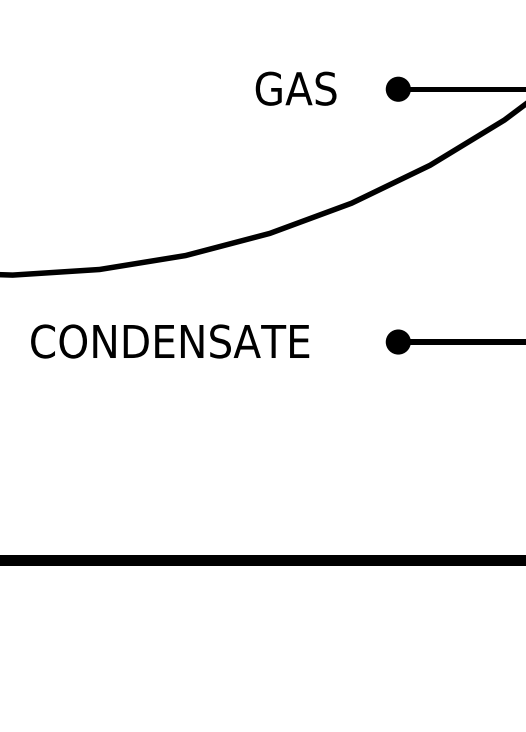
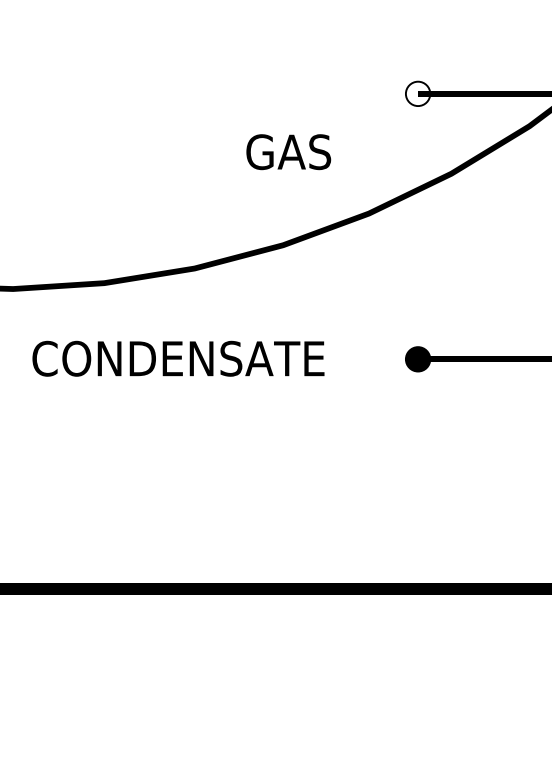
text: (295, 88) -> (288, 151), moved
fill: (397, 88) -> (417, 93), removed

